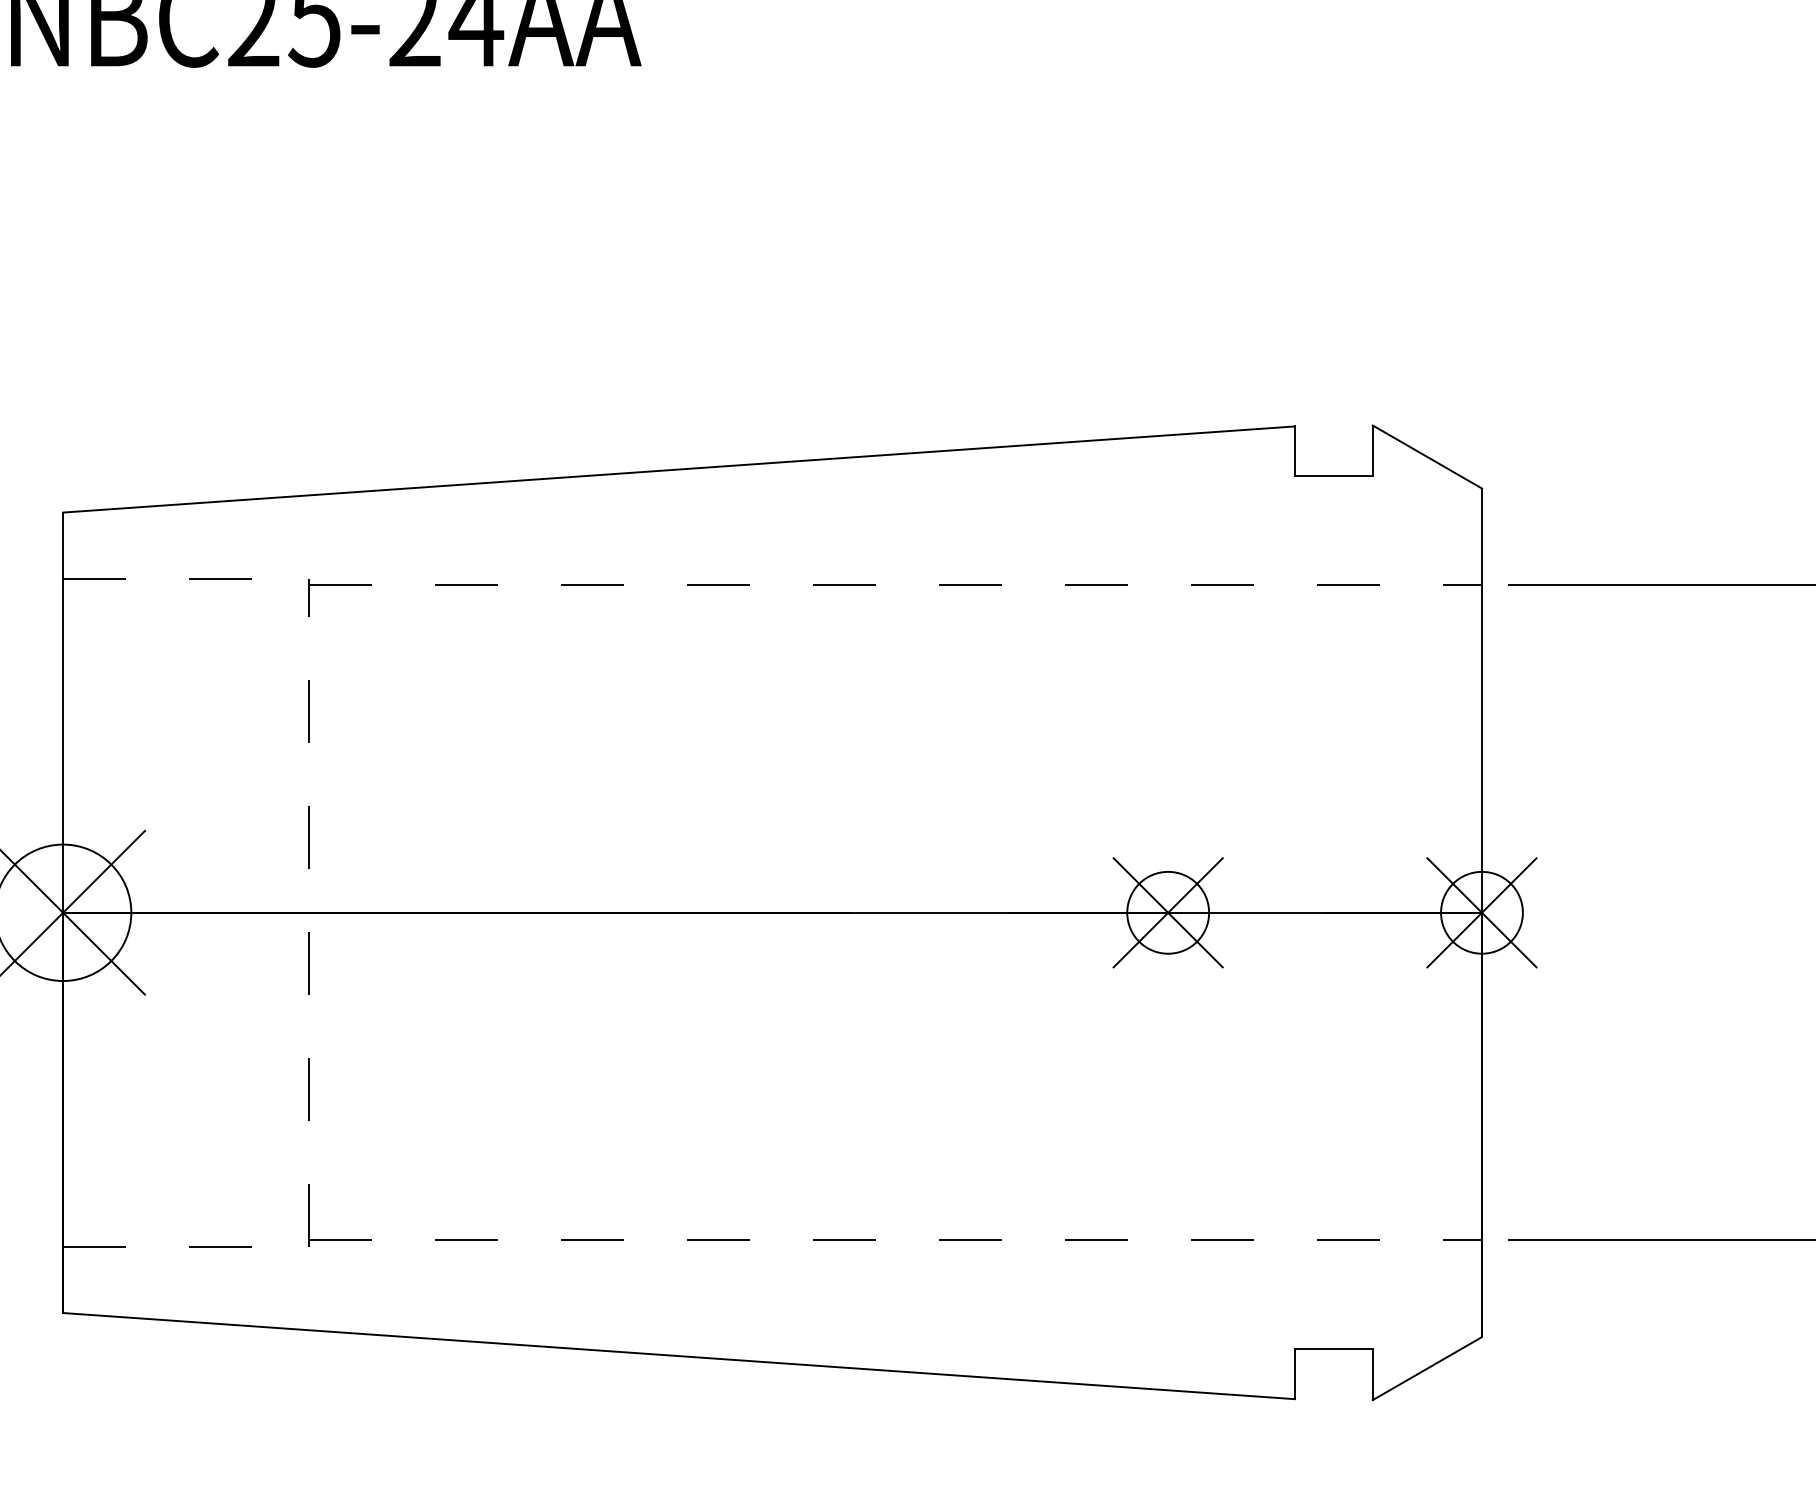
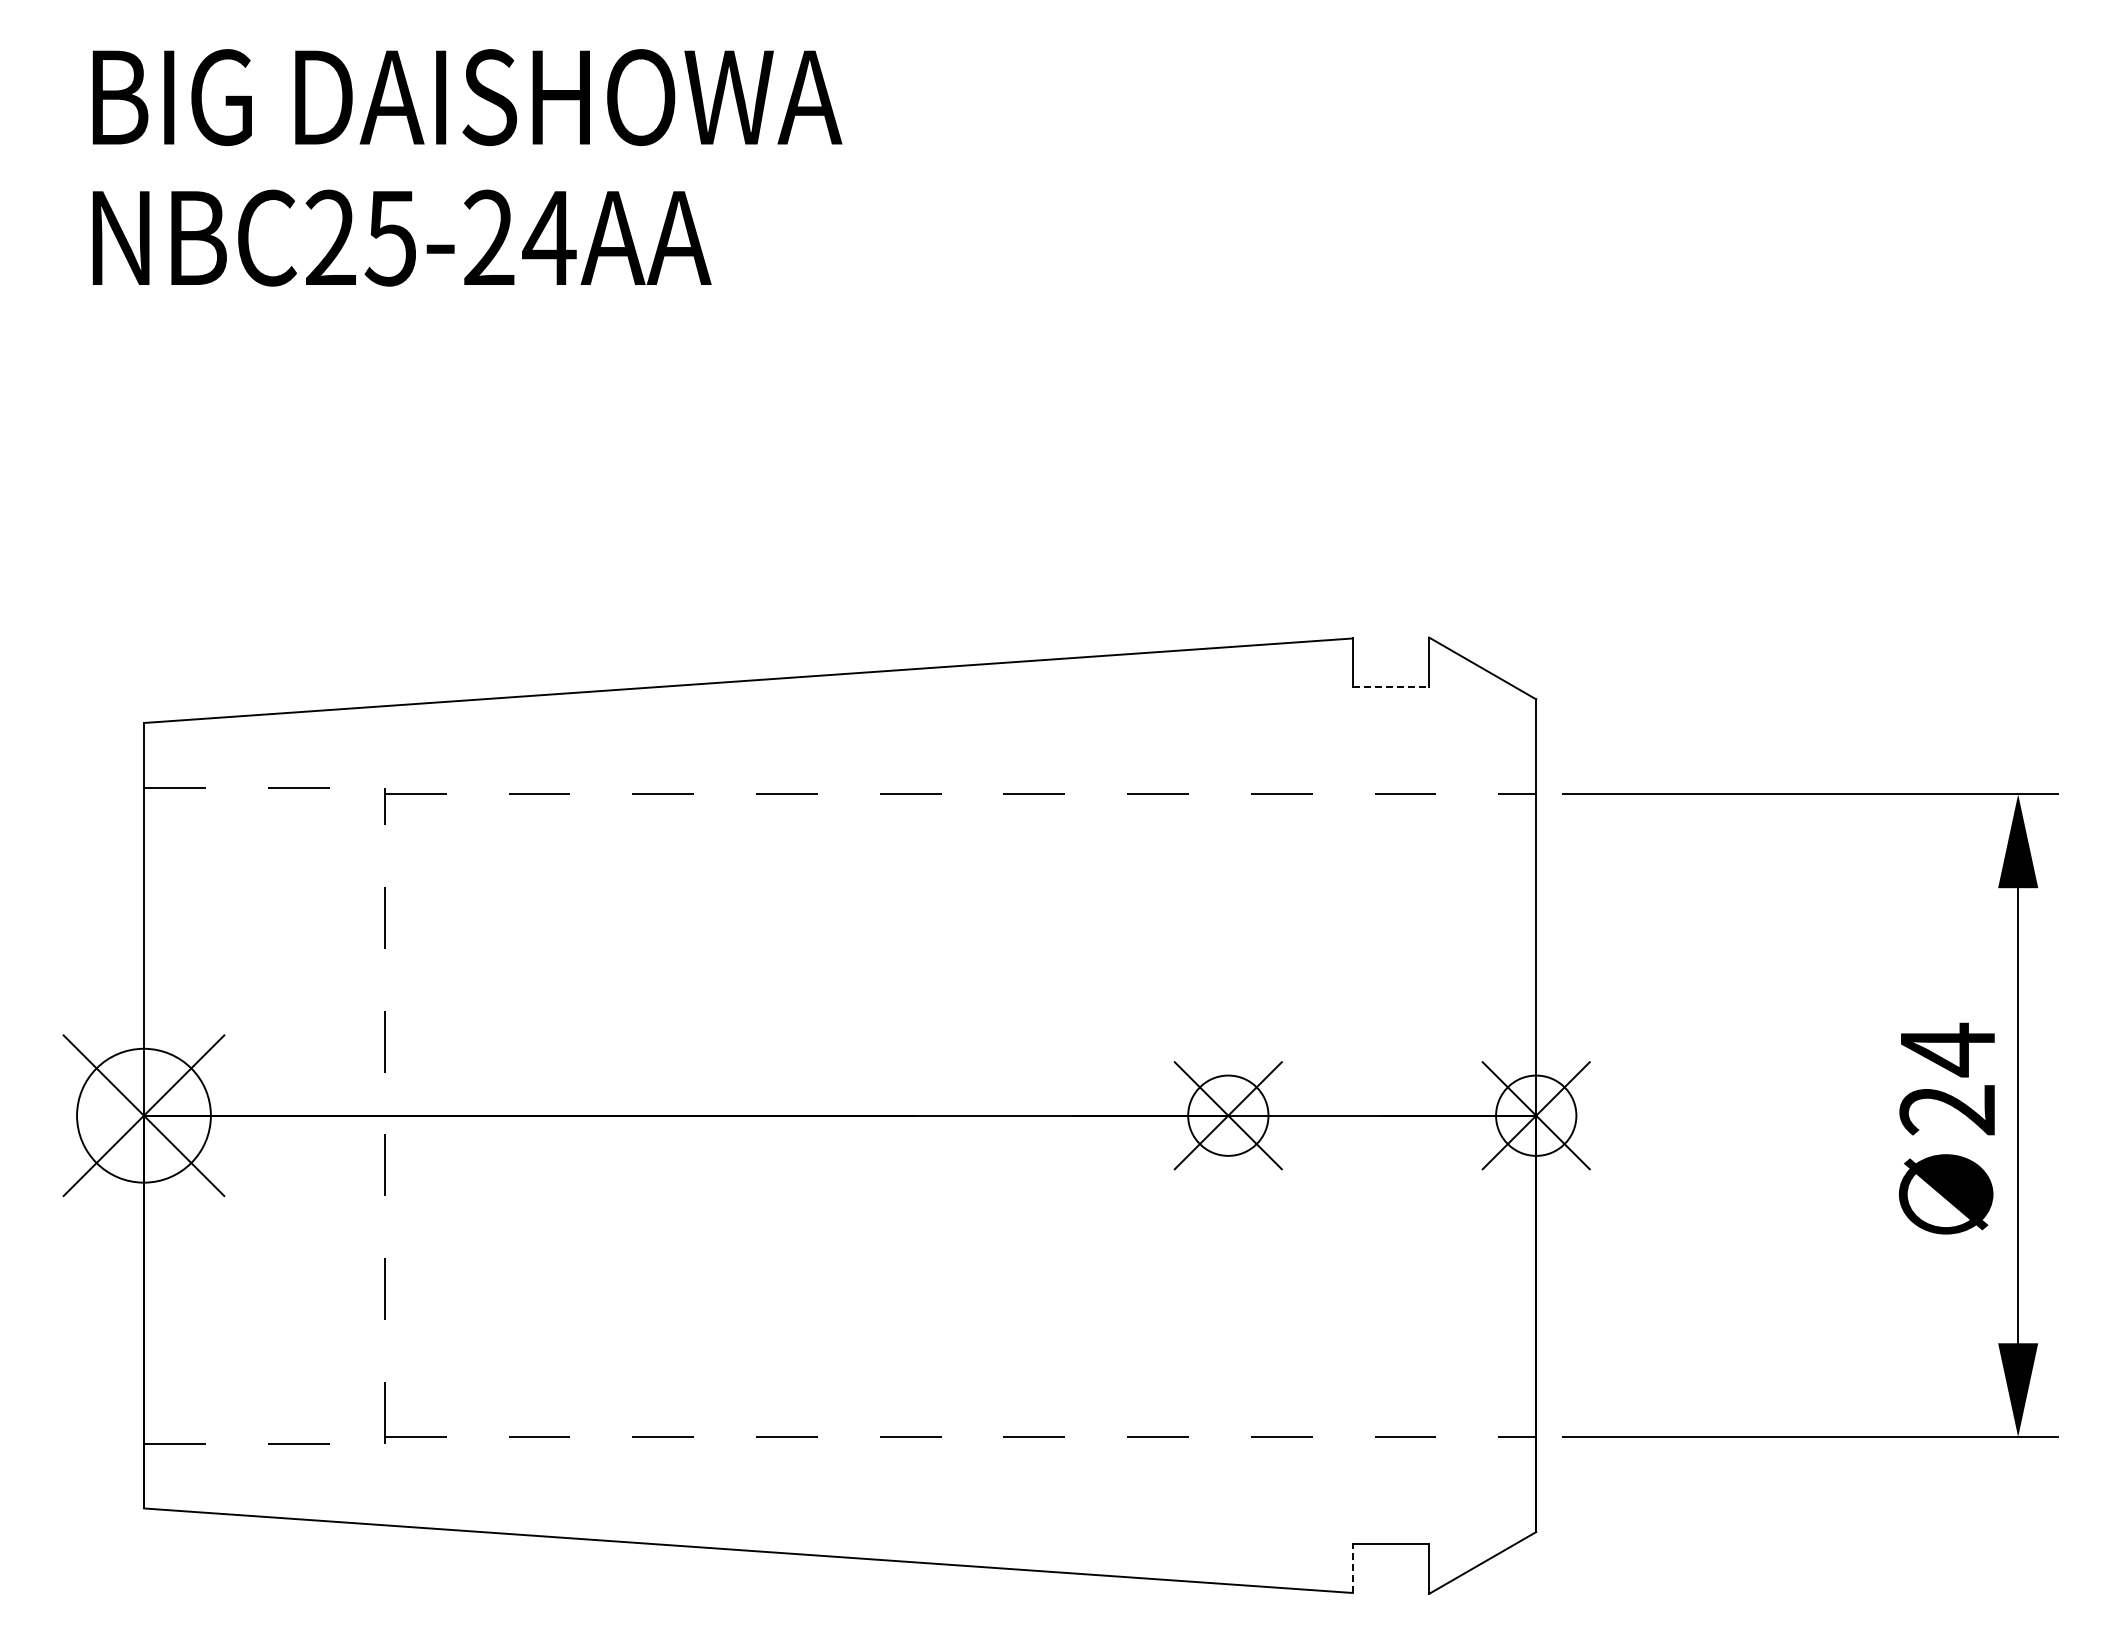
line: (1334, 476) -> (1391, 687), solid -> dashed
line: (1294, 1374) -> (1352, 1568), solid -> dashed

